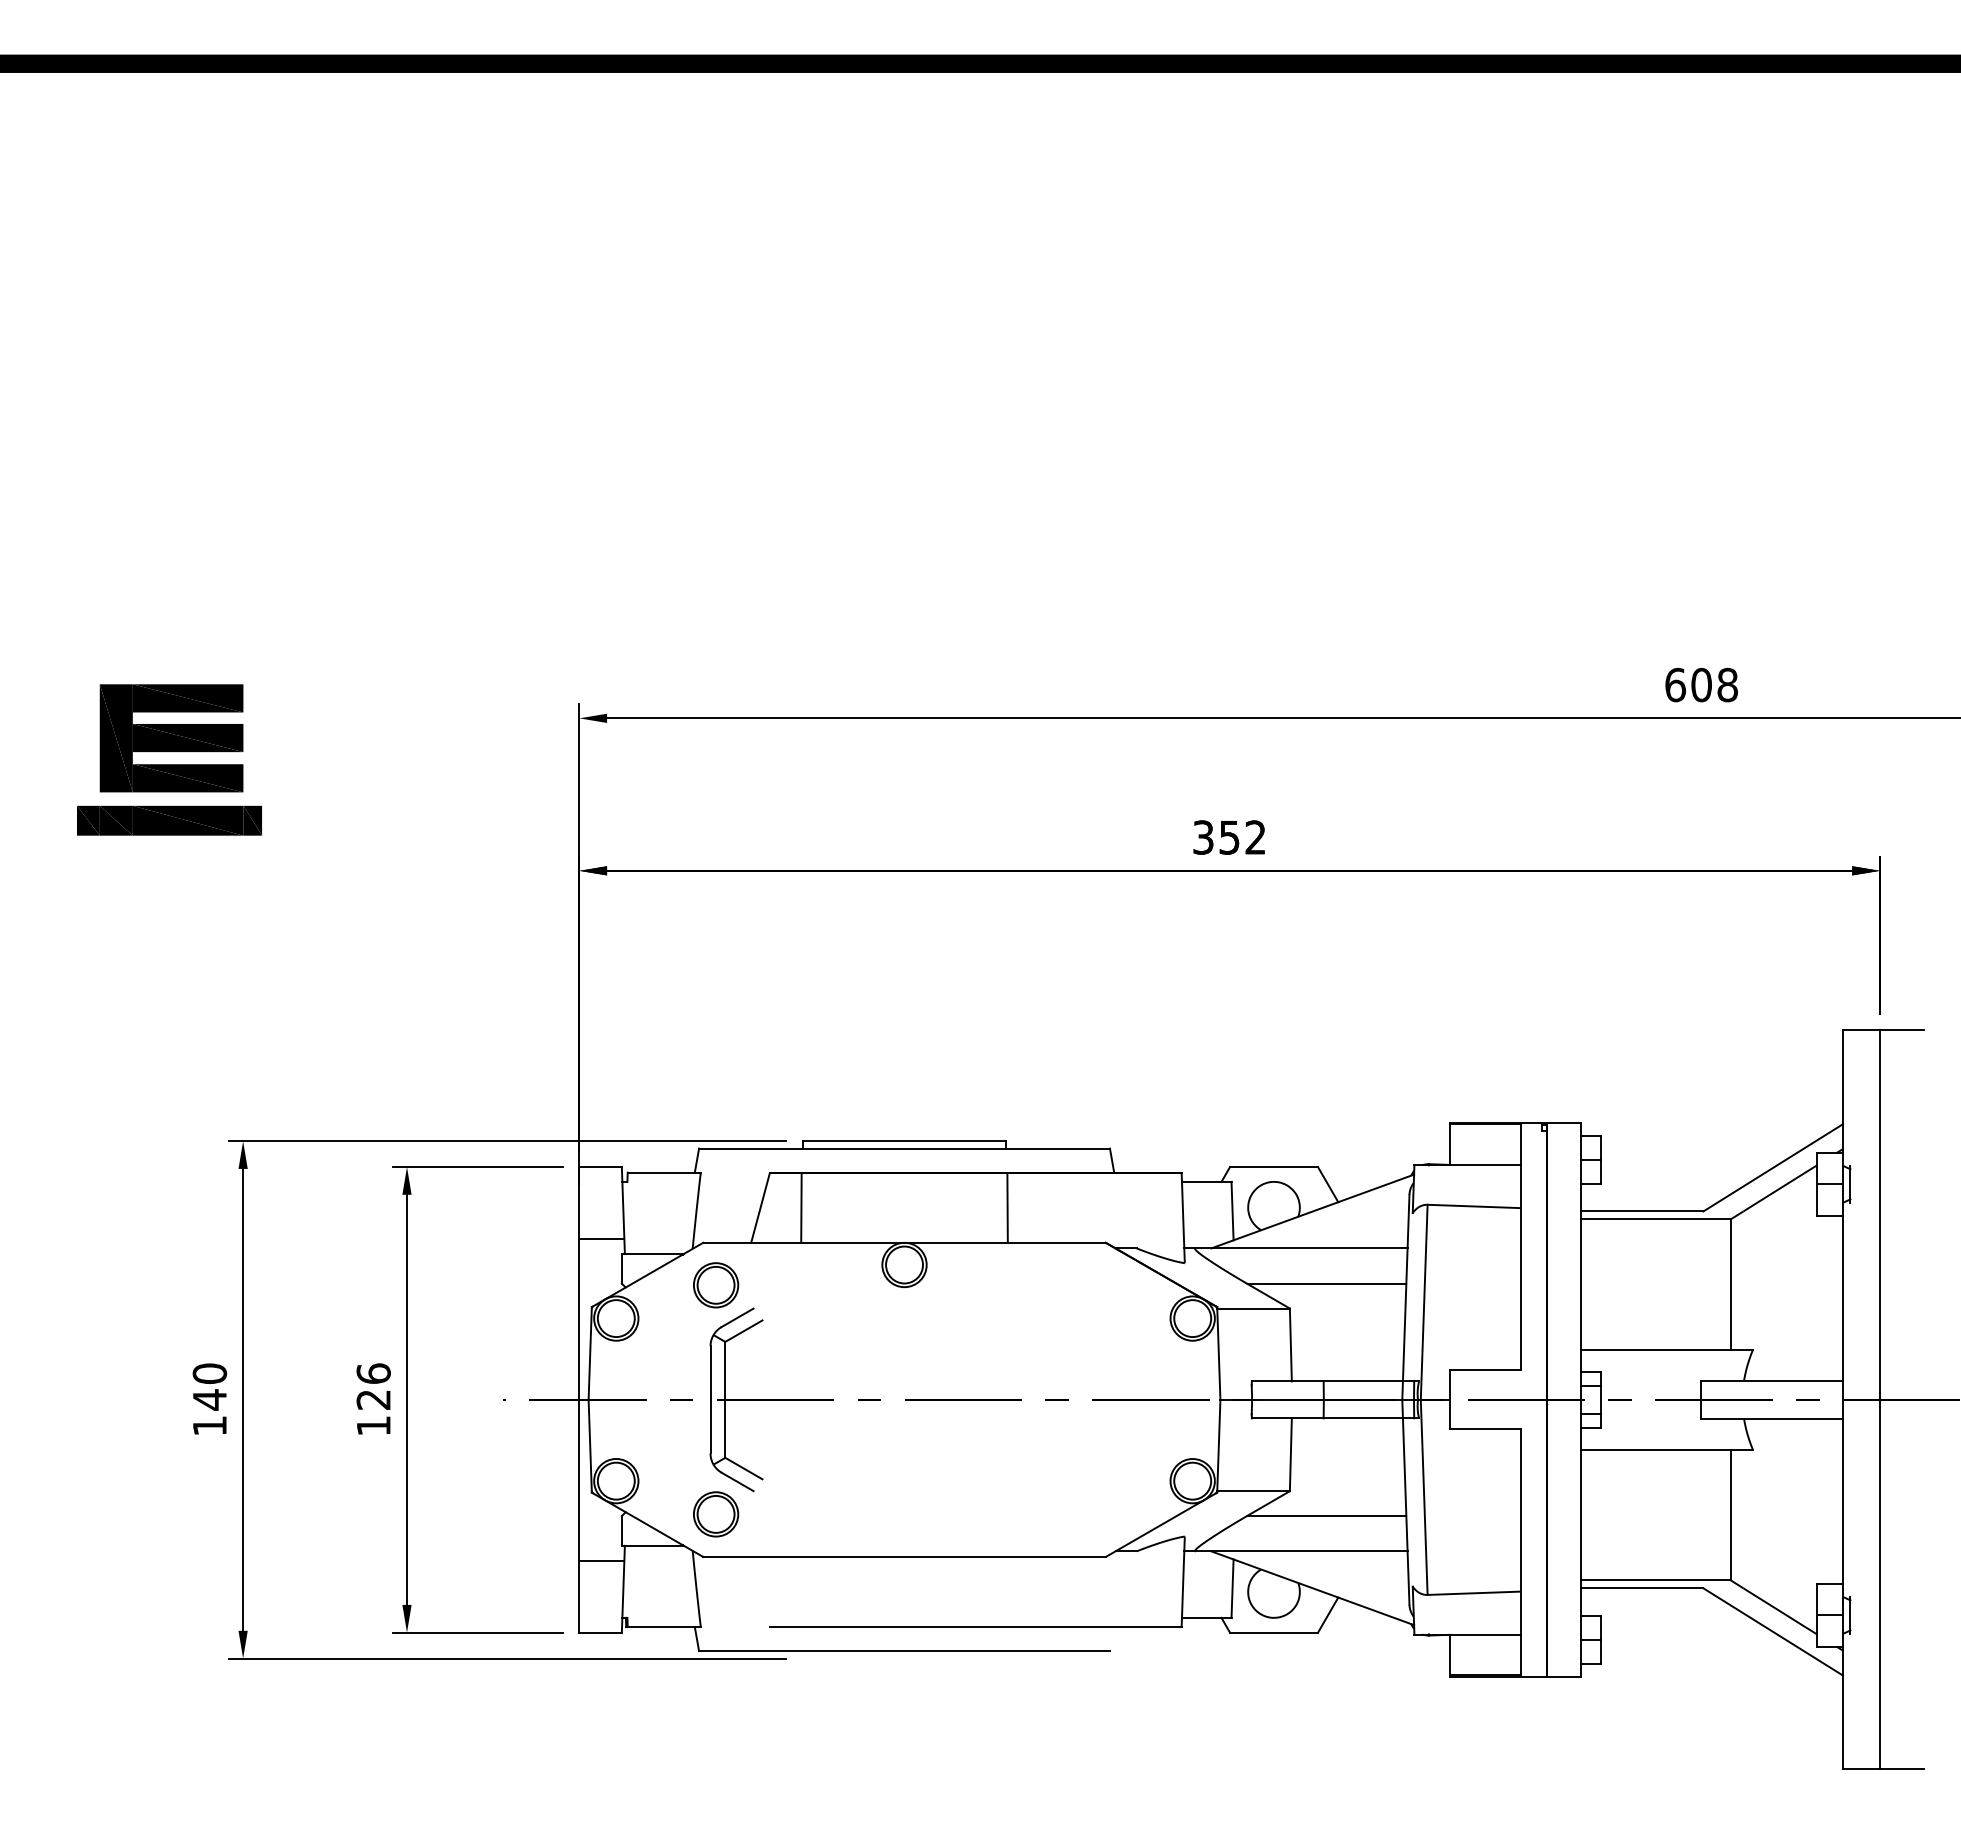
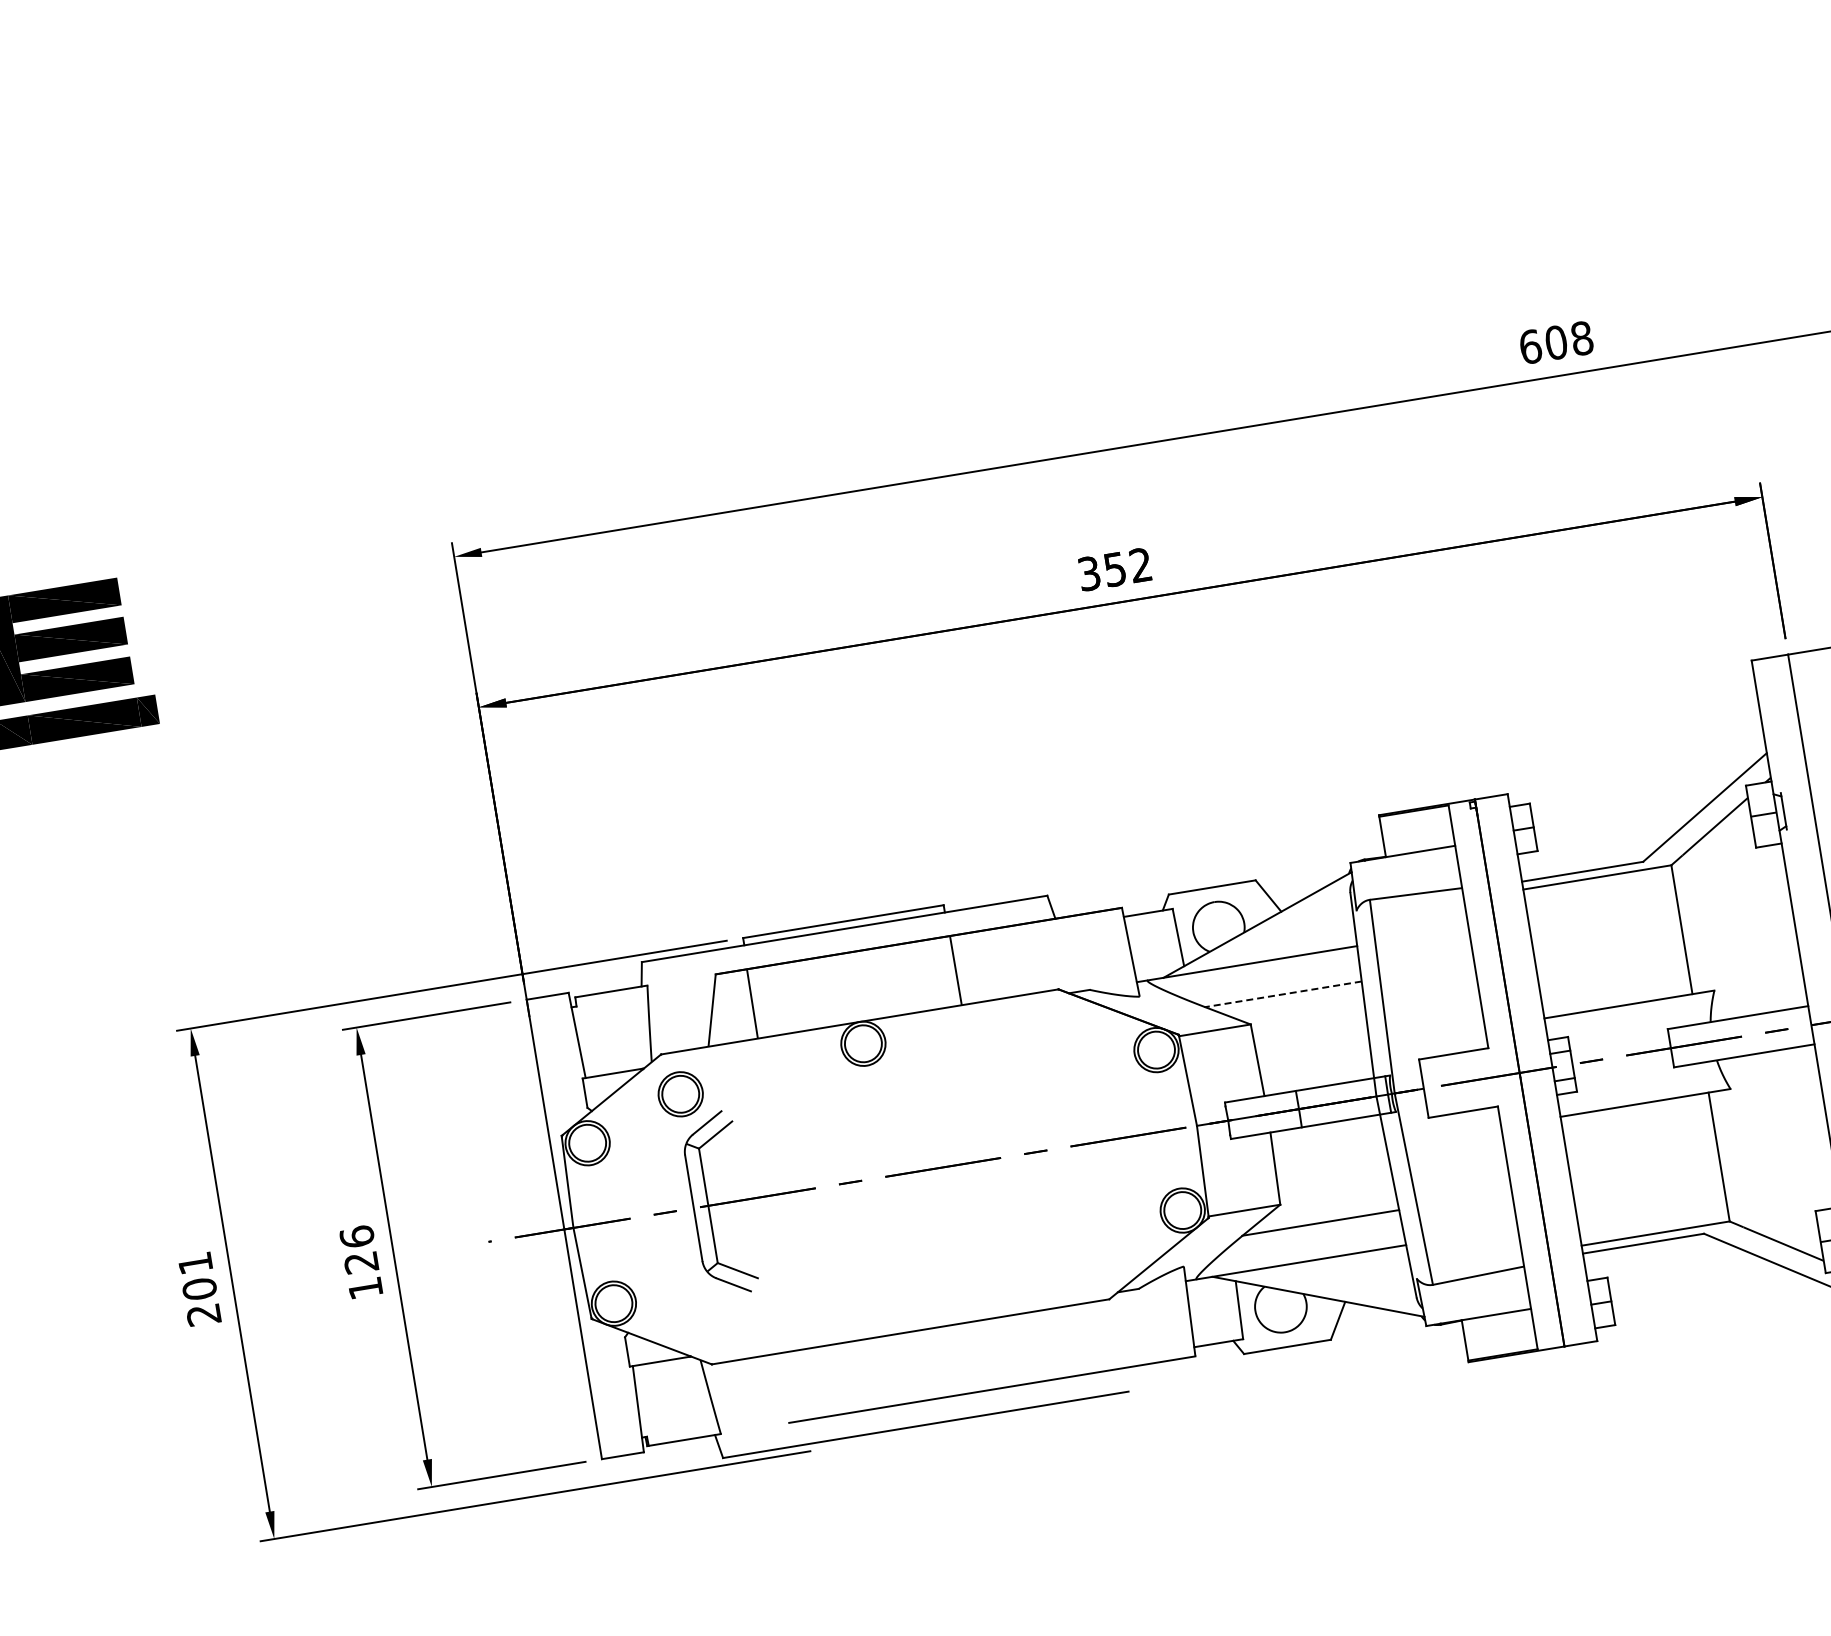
line: (601, 1239) -> (560, 1067), removed
line: (1326, 1284) -> (1283, 994), solid -> dashed
text: (209, 1399) -> (199, 1288), 140 -> 201
part: (716, 1514) -> (718, 1320), removed
line: (601, 1560) -> (612, 1384), removed

